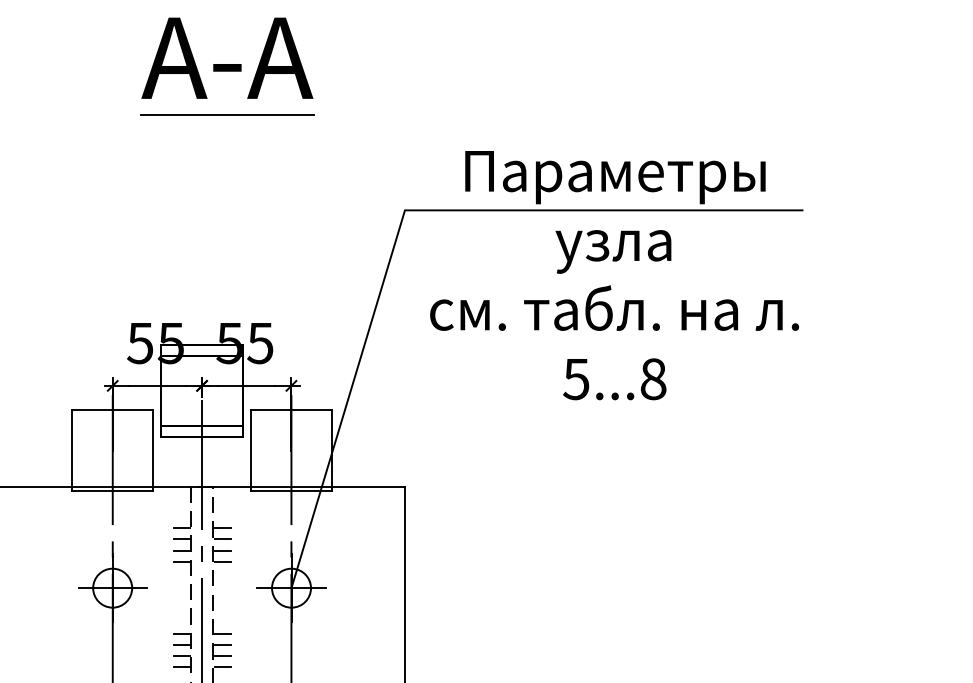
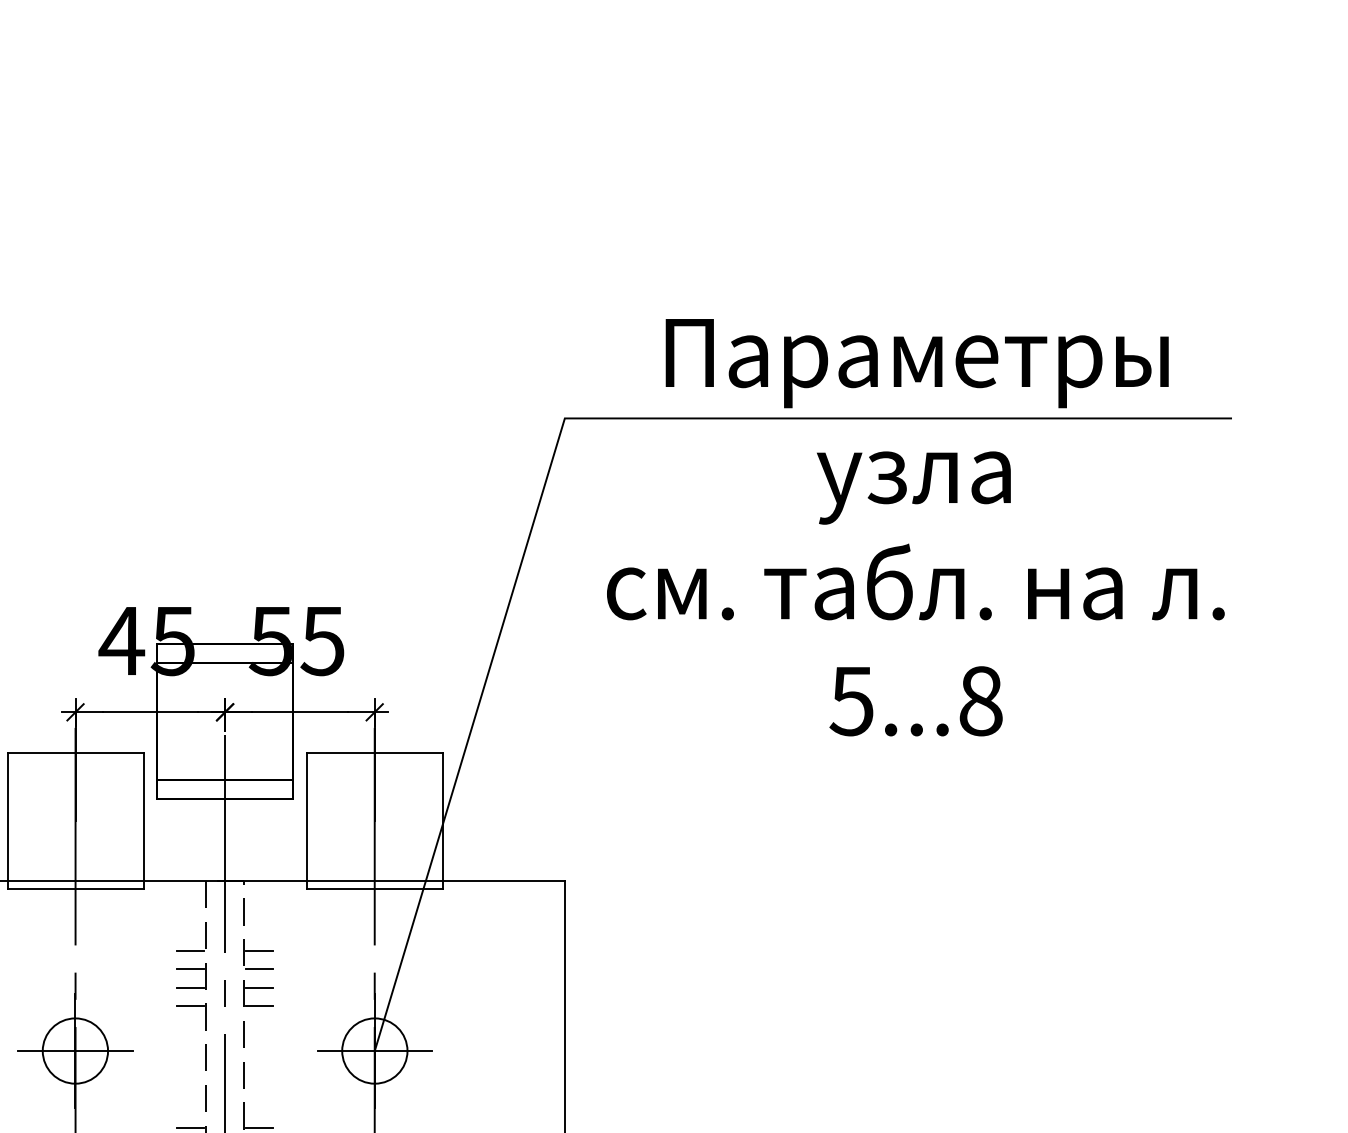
part: (227, 66) -> (267, 177), removed
text: (140, 343) -> (122, 641), 55 -> 45

